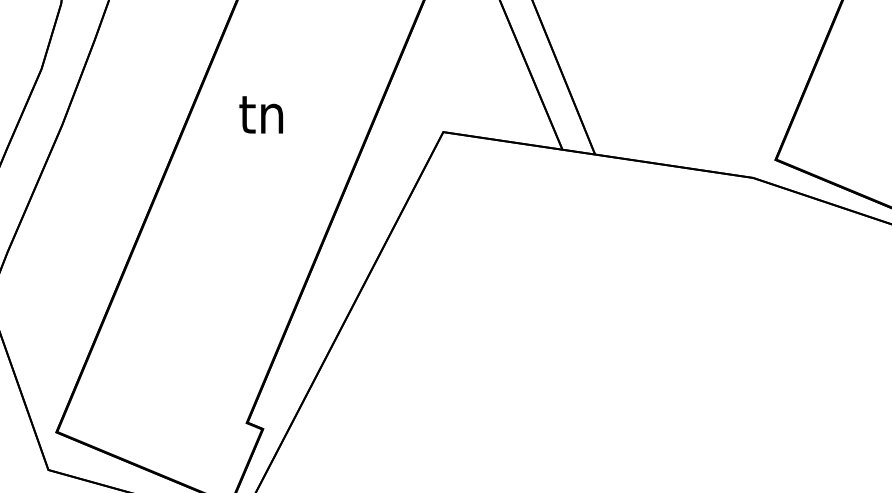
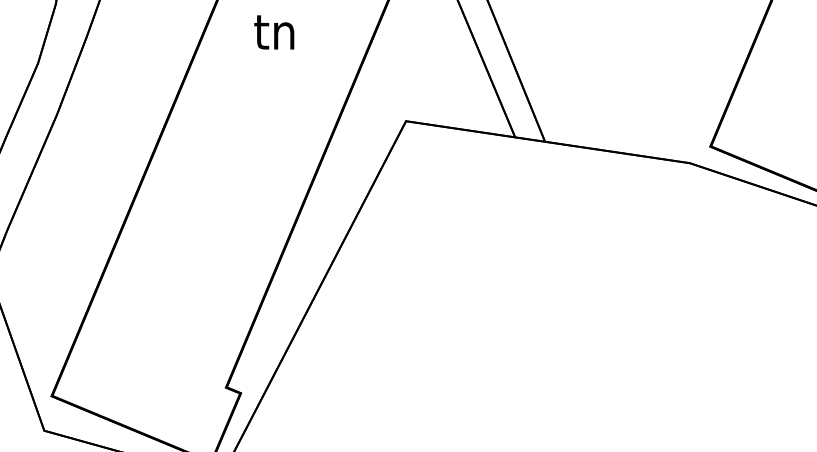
text: (261, 114) -> (274, 32), moved

